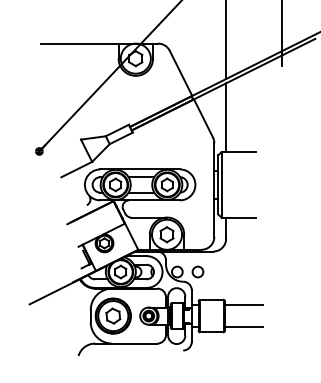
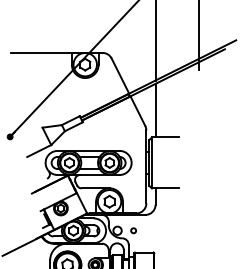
circle: (197, 271) -> (133, 230), size x0.6
line: (243, 305) -> (169, 256), removed

